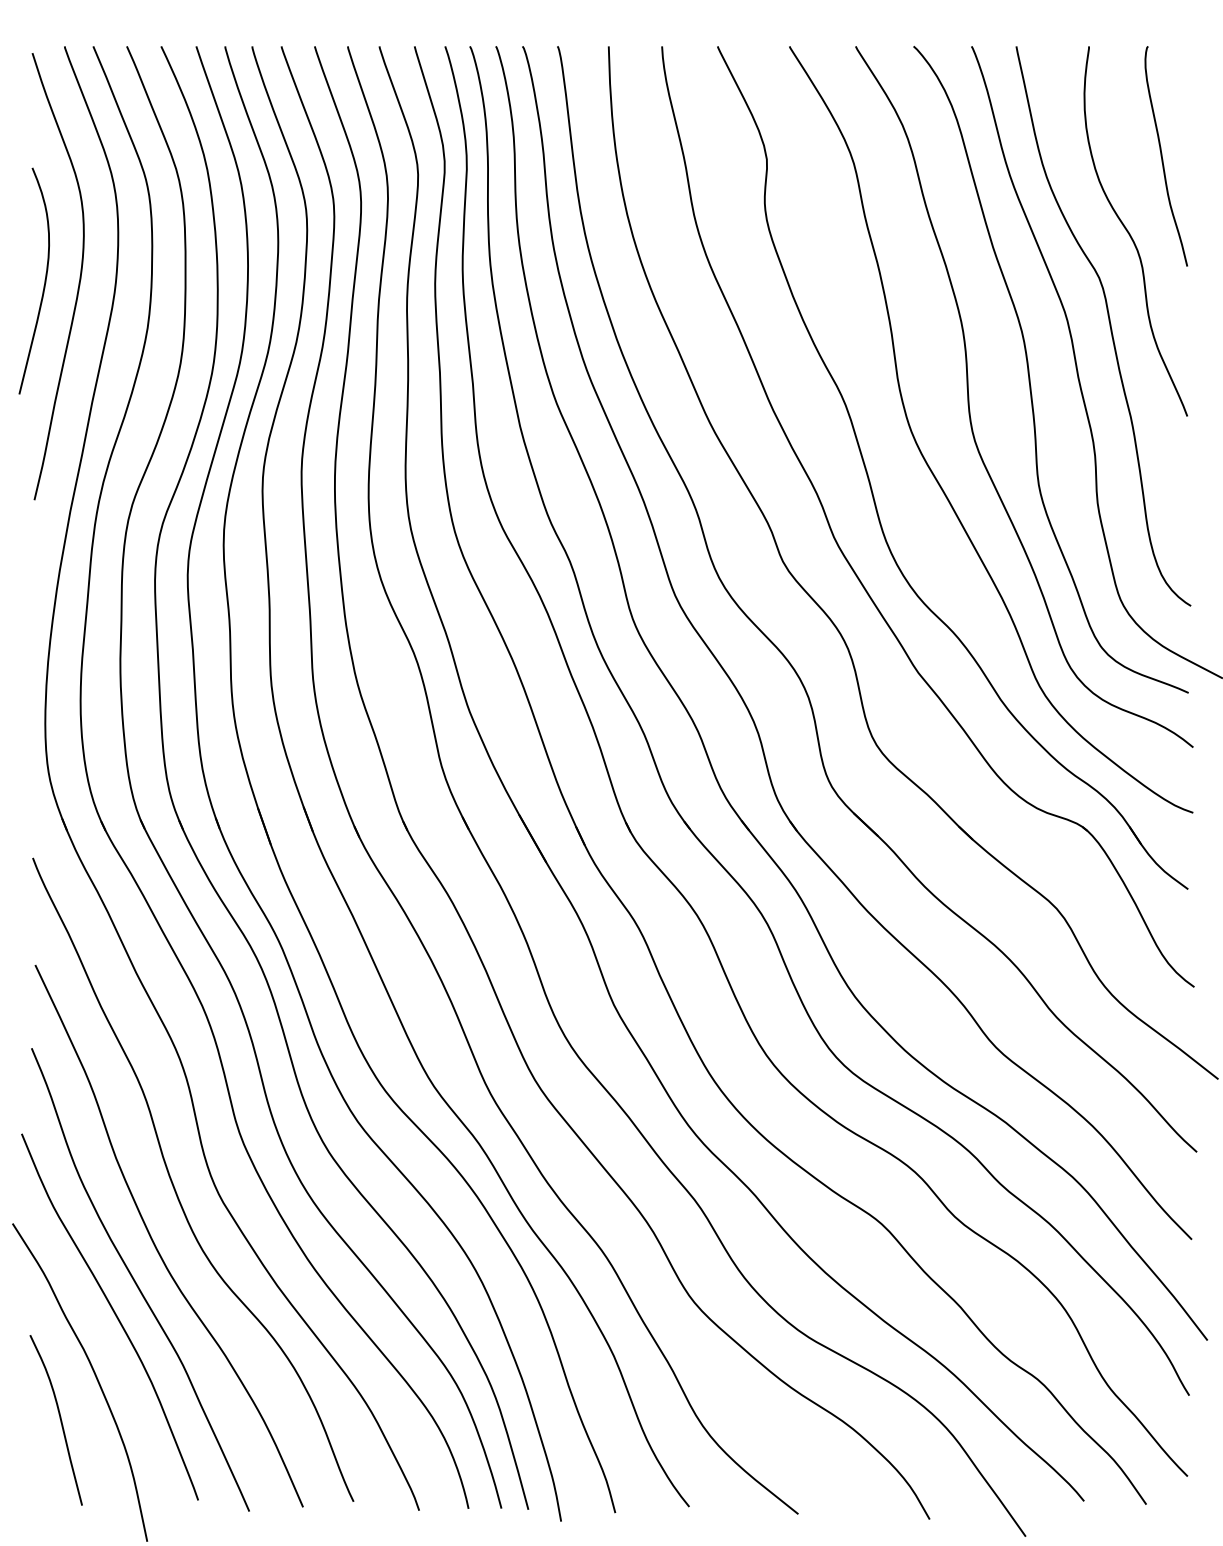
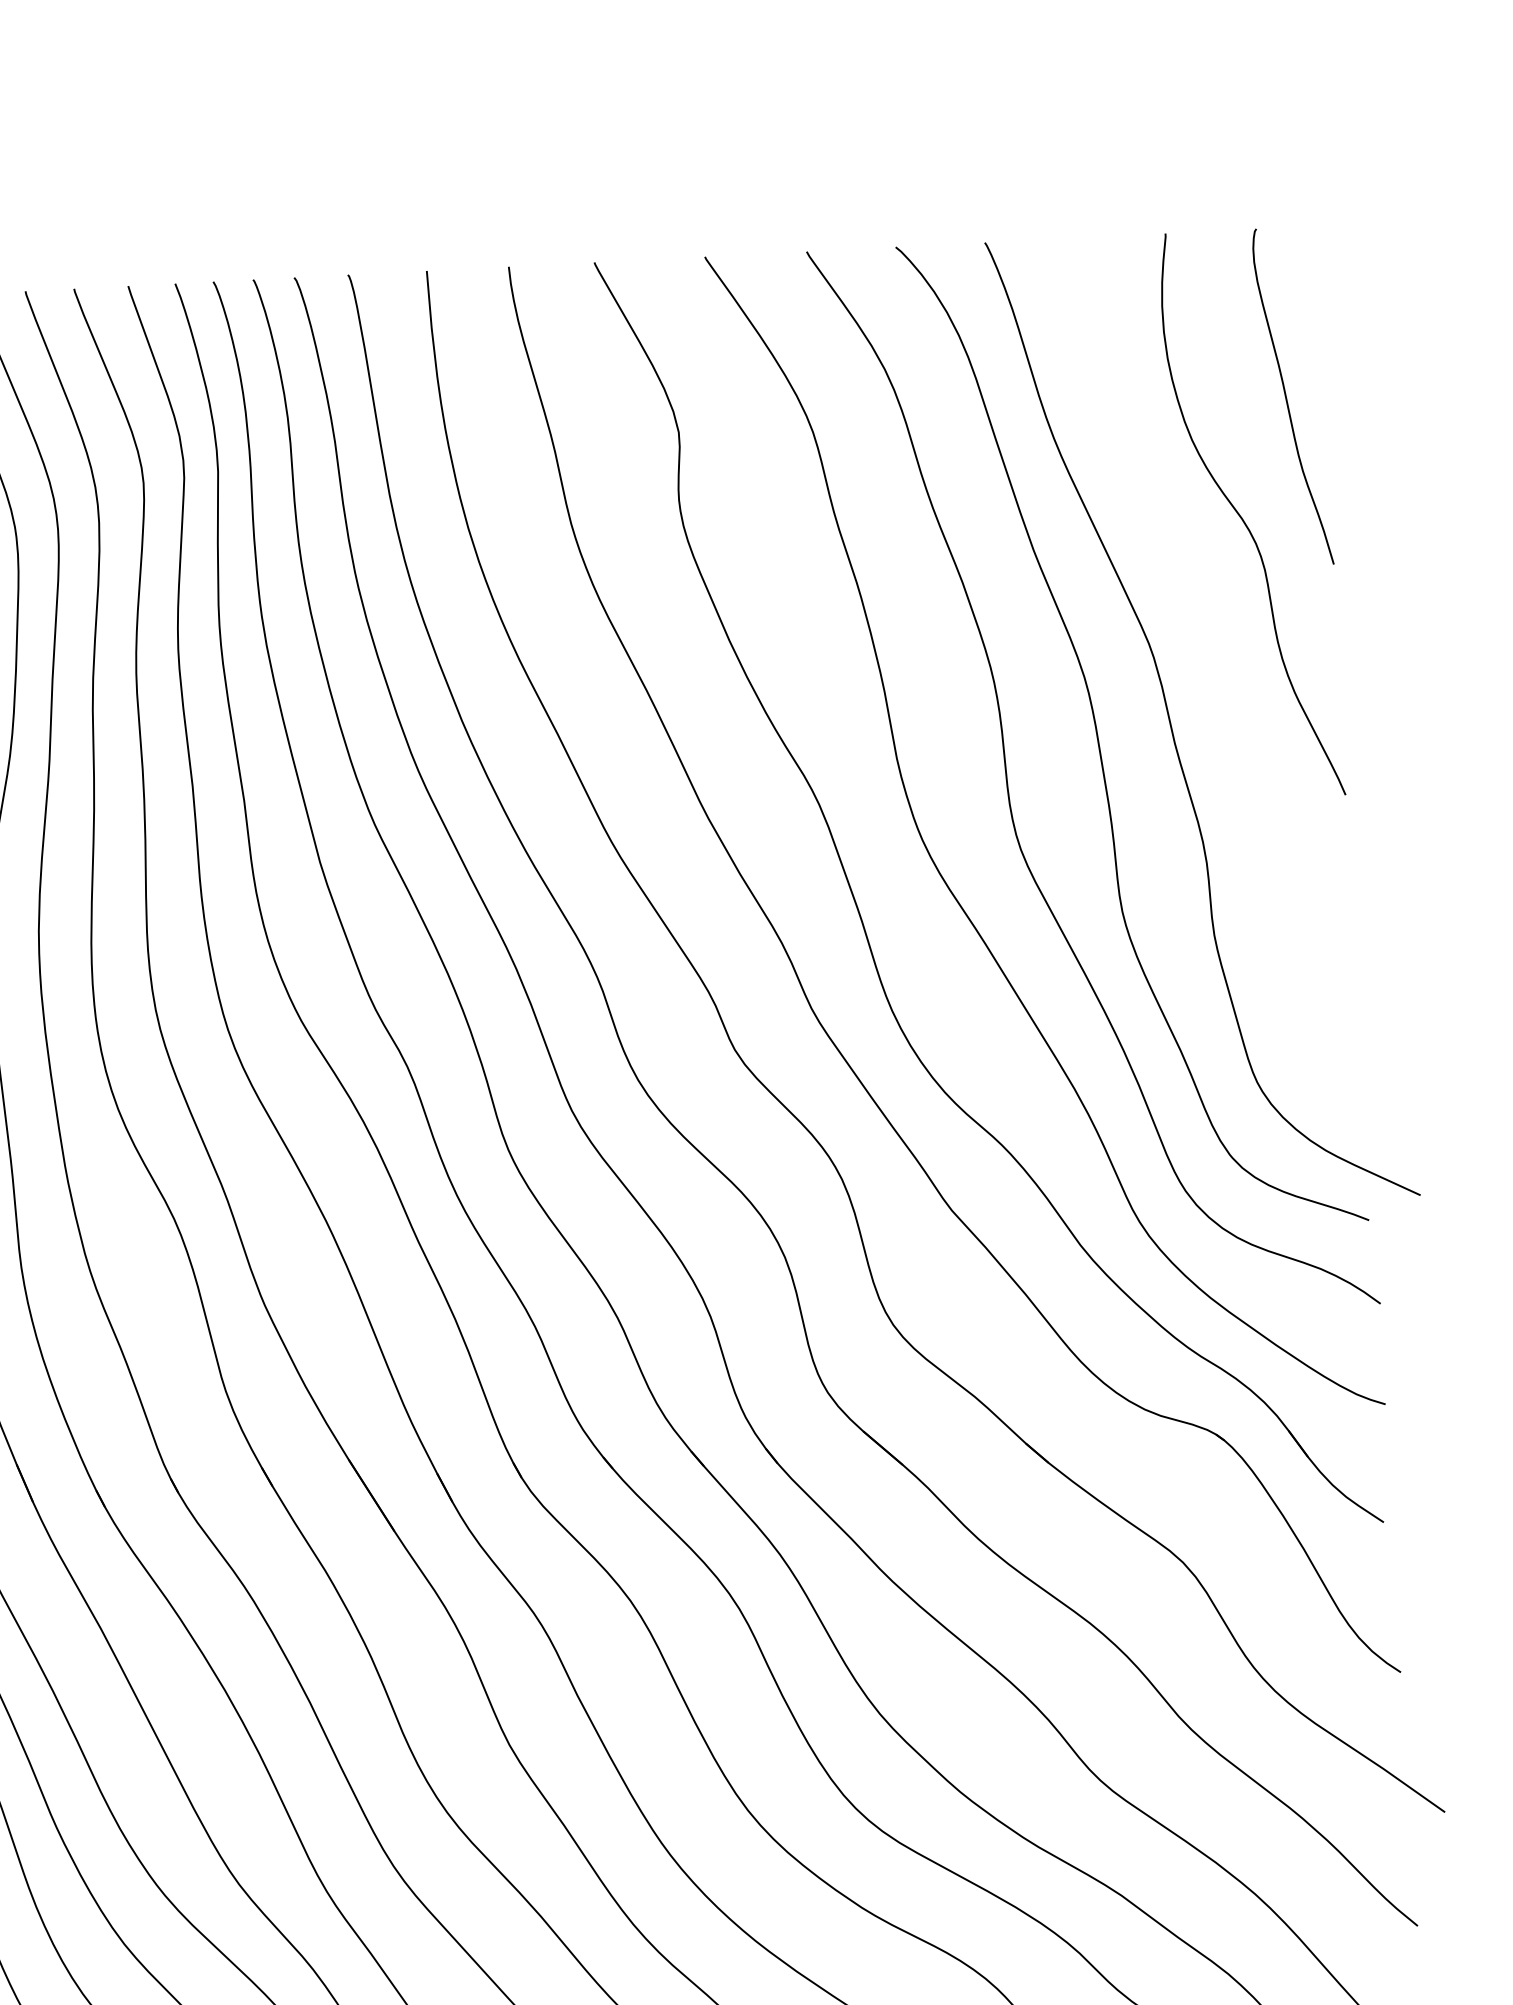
curve: (1109, 326) -> (1218, 662), removed

